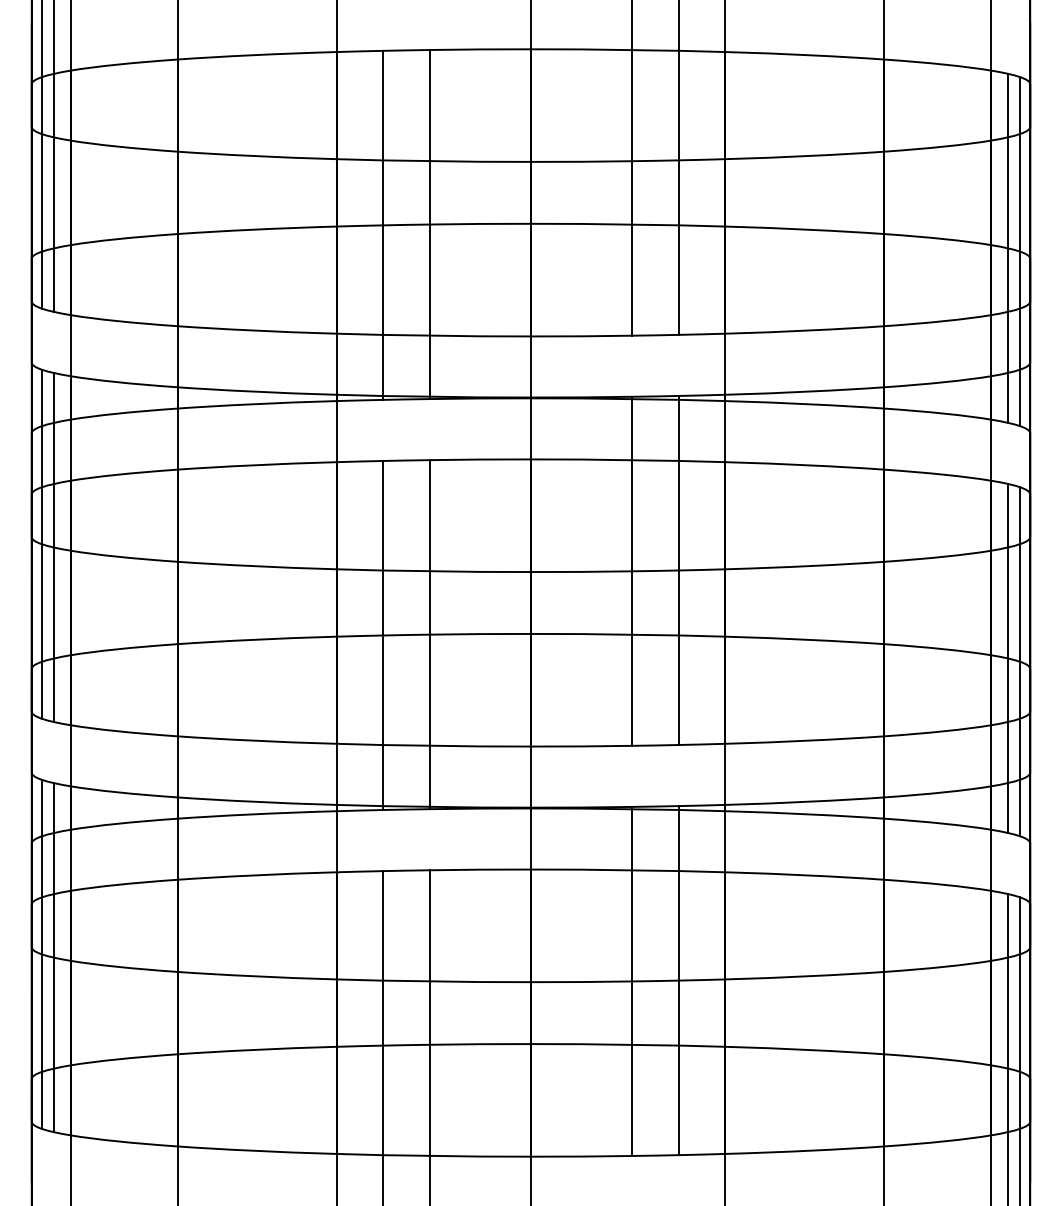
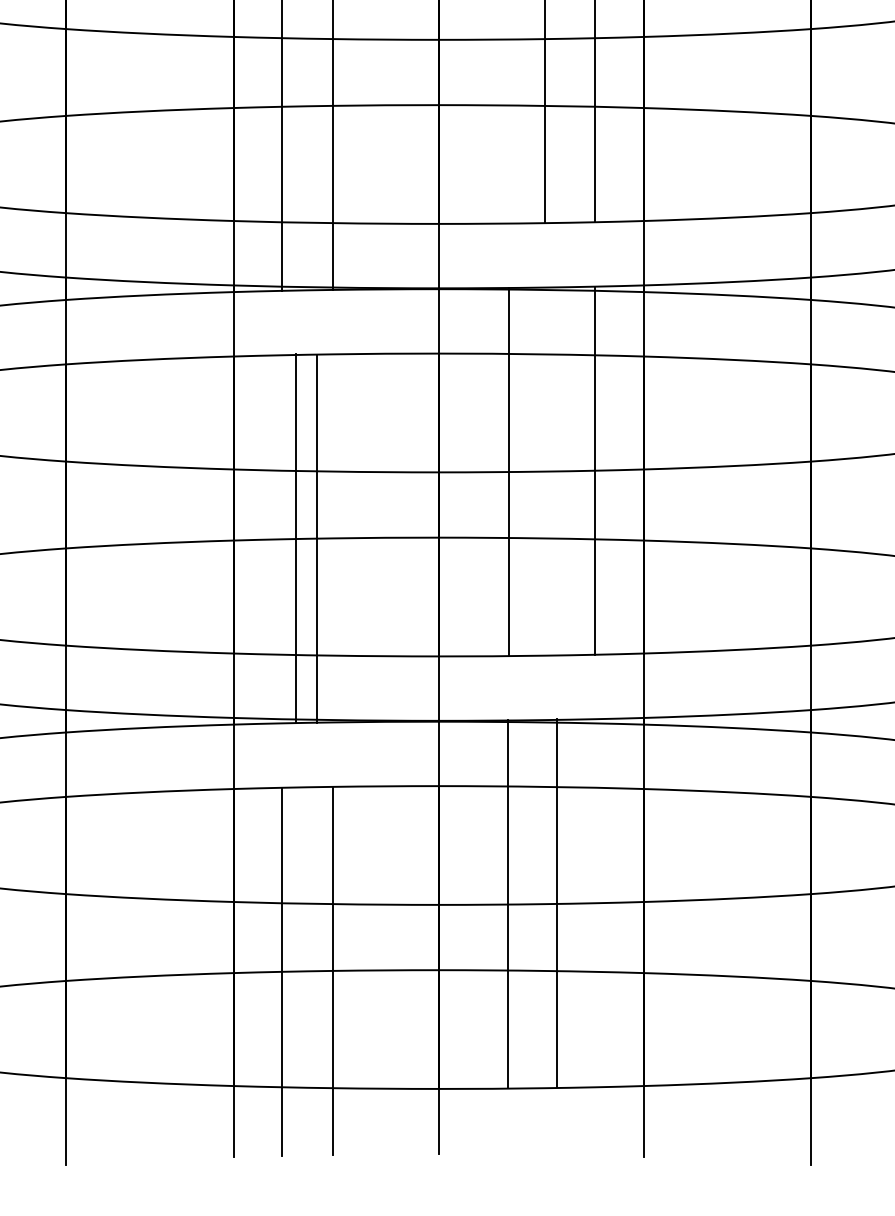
line: (631, 570) -> (508, 470), moved
line: (430, 634) -> (295, 538), moved
line: (382, 635) -> (316, 539), moved
line: (631, 980) -> (507, 903), moved
line: (679, 980) -> (557, 903), moved

